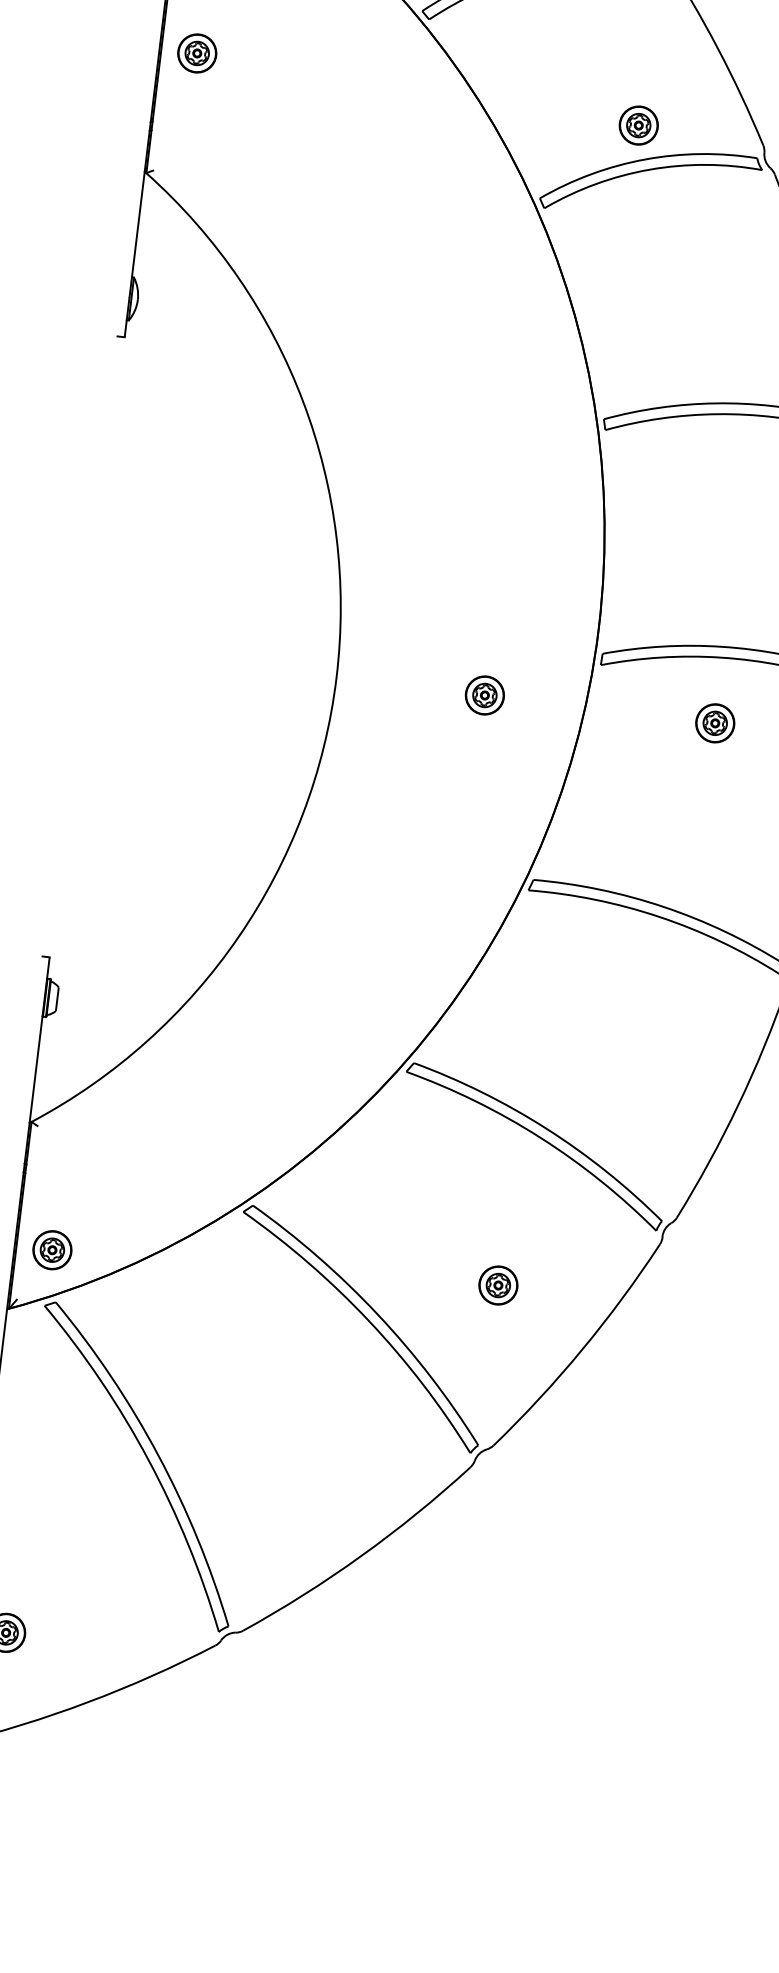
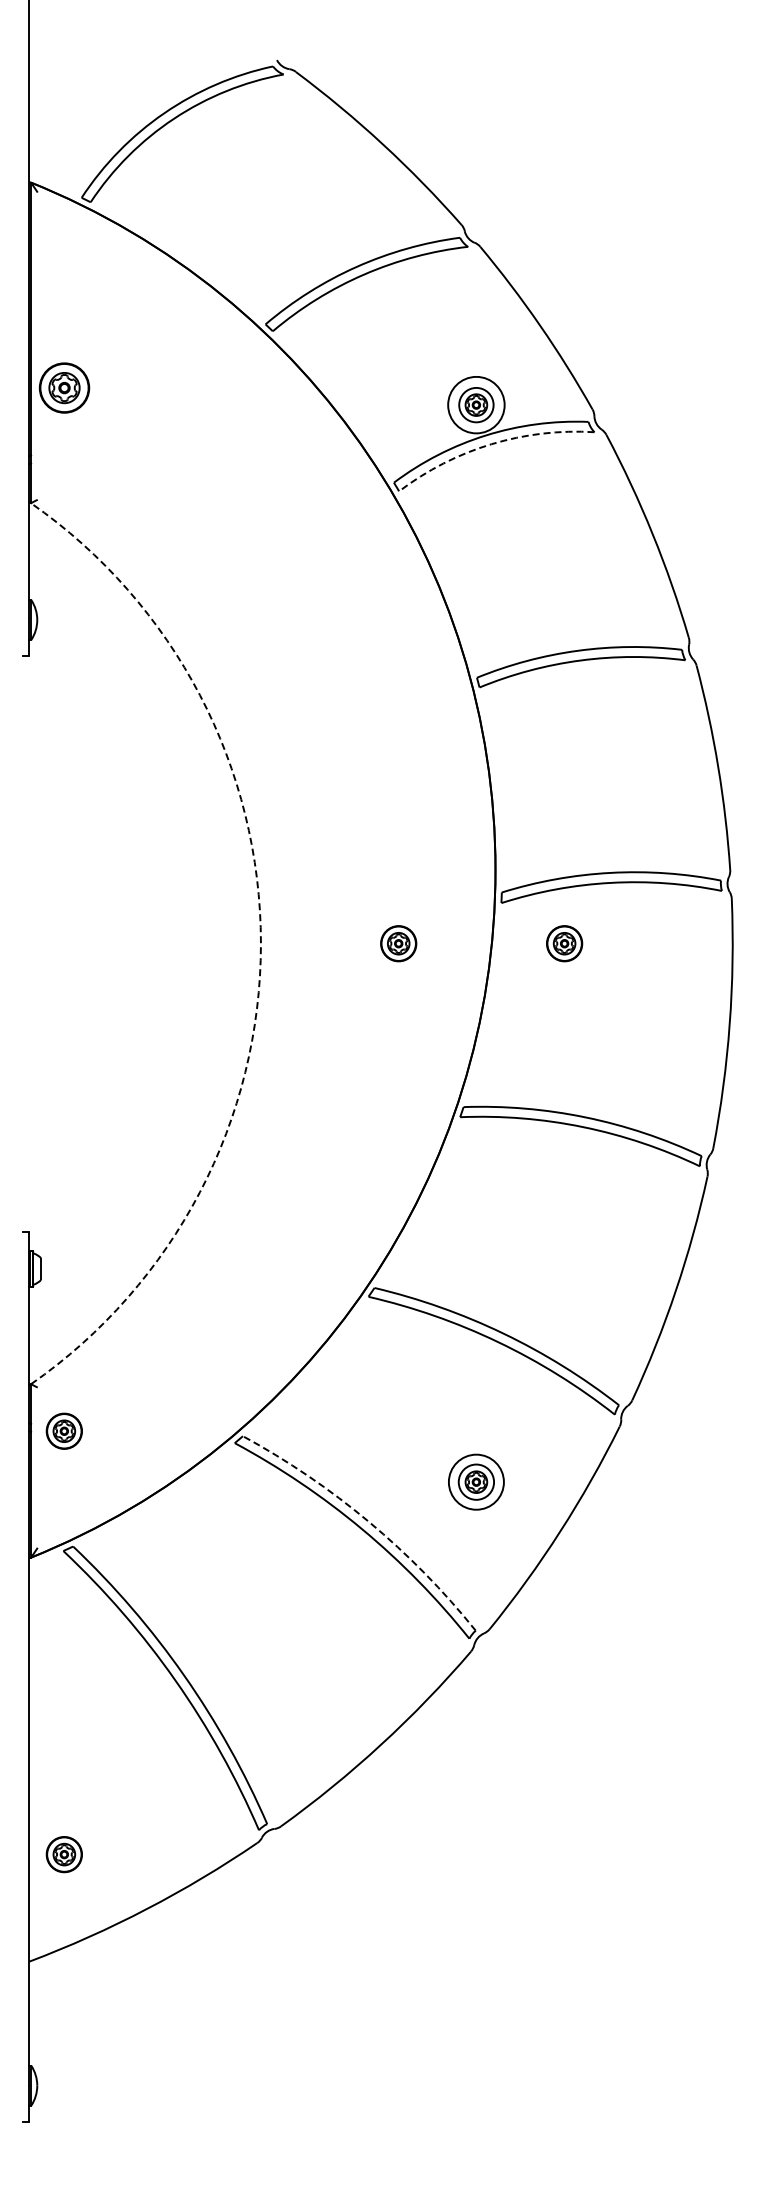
part: (196, 52) -> (63, 387), size x1.4
circle: (638, 124) -> (476, 404), size x1.6
arc: (649, 169) -> (491, 444), solid -> dashed
arc: (336, 677) -> (260, 943), solid -> dashed
part: (715, 723) -> (564, 943), moved
part: (51, 1249) -> (63, 1430), moved
circle: (498, 1285) -> (476, 1482), size x1.6
arc: (377, 1313) -> (368, 1521), solid -> dashed

